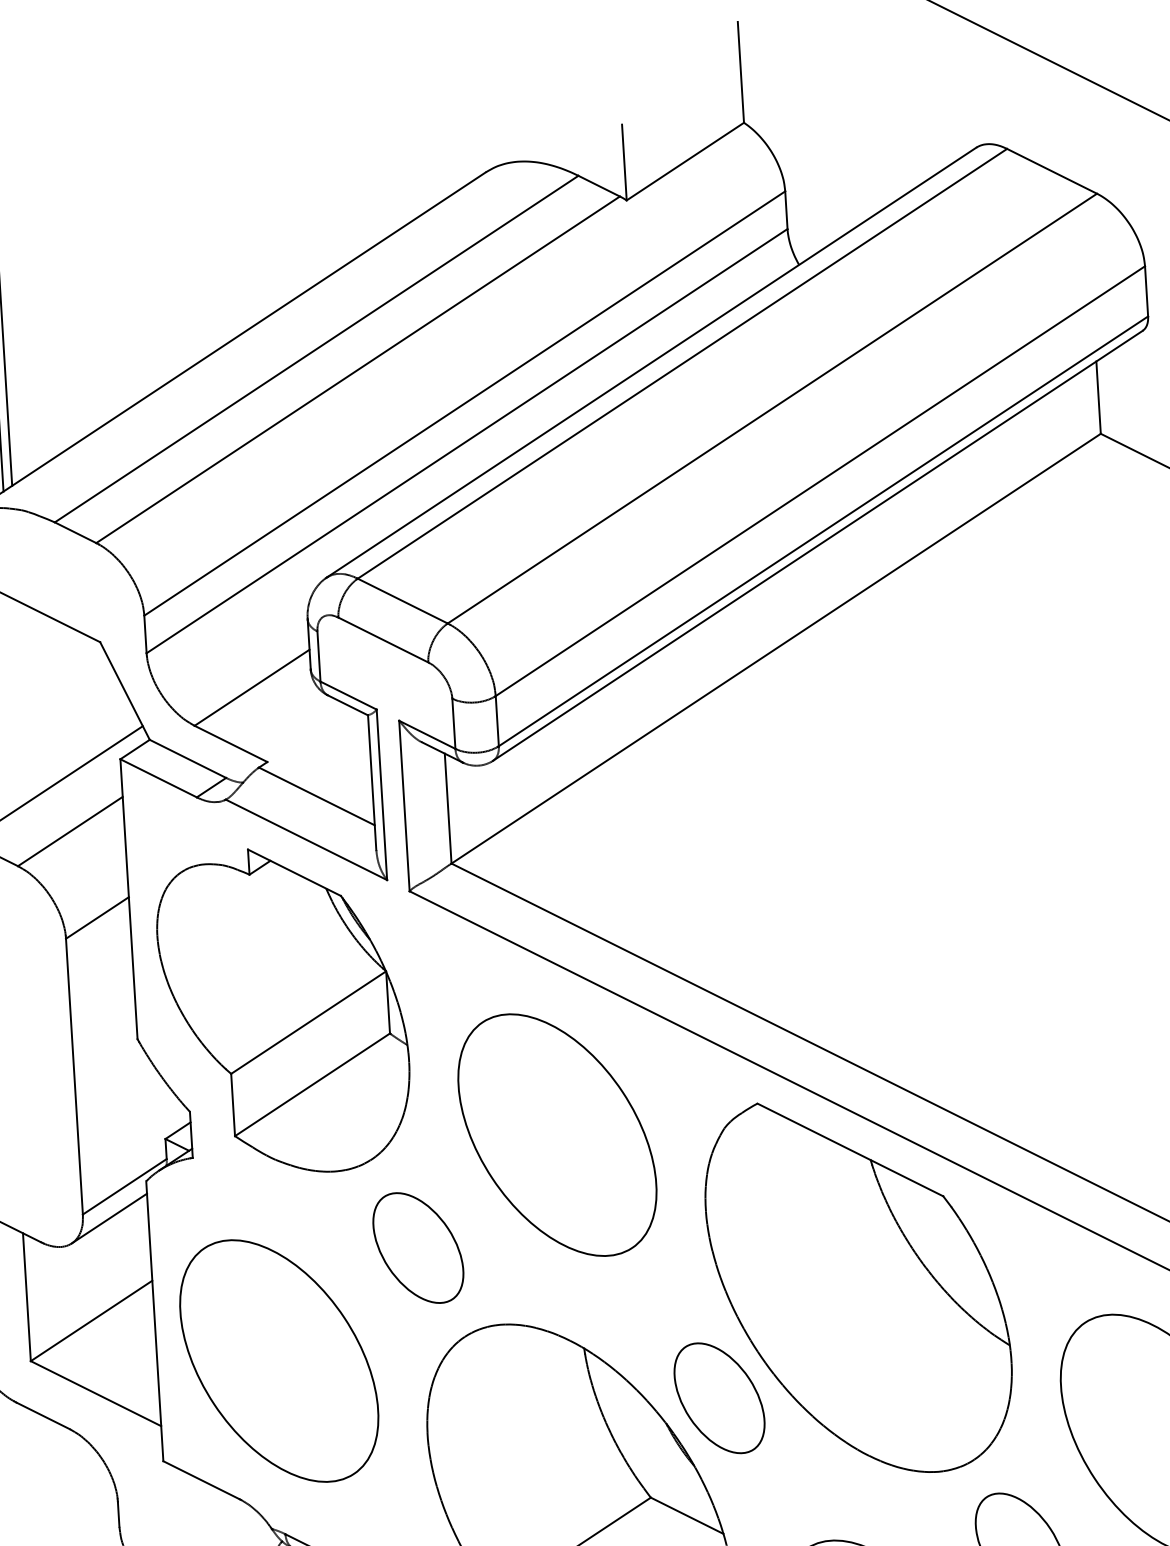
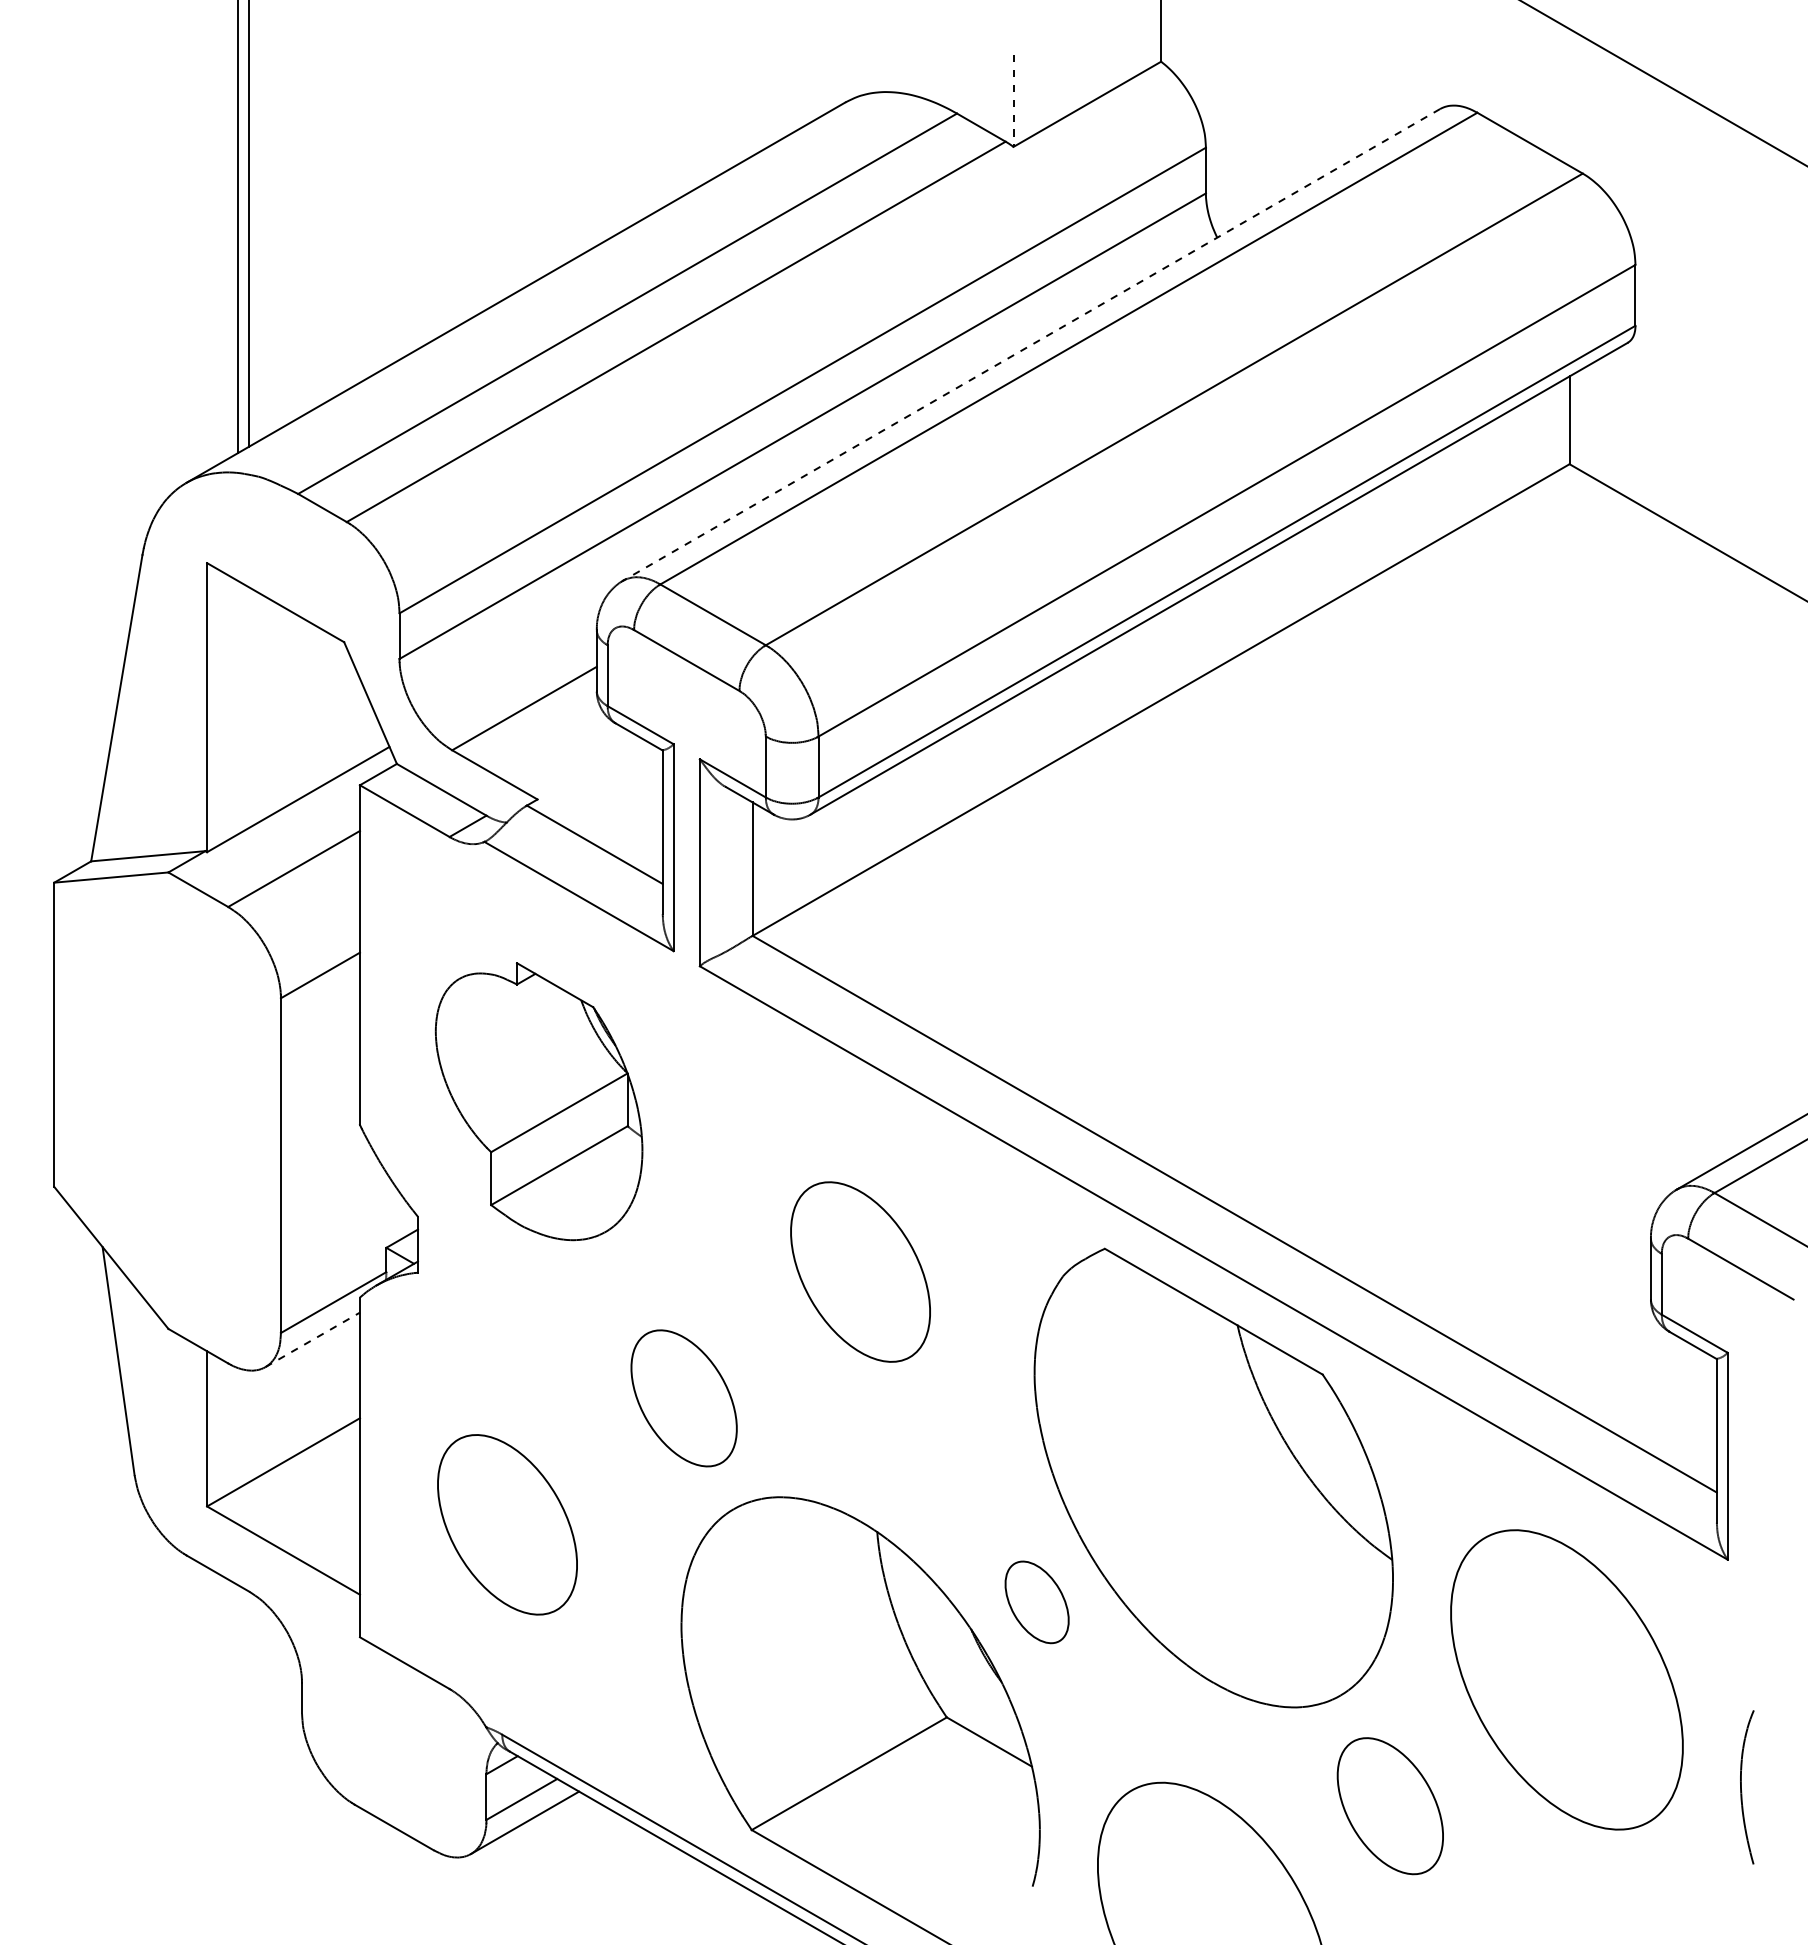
line: (624, 162) -> (1013, 100), solid -> dashed
line: (651, 362) -> (1031, 344), solid -> dashed
part: (283, 1010) -> (538, 1101), size x0.7
part: (557, 1134) -> (860, 1271), size x0.6
line: (109, 1218) -> (312, 1339), solid -> dashed
part: (279, 1360) -> (507, 1524), size x0.6
part: (718, 1398) -> (1036, 1602), size x0.6

